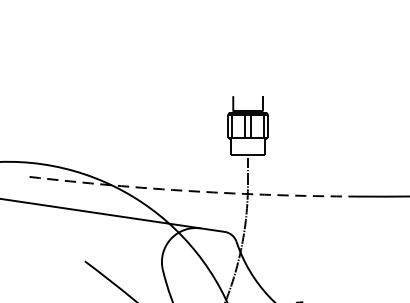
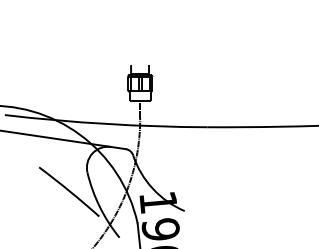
arc: (193, 190) -> (106, 123), dashed -> solid

